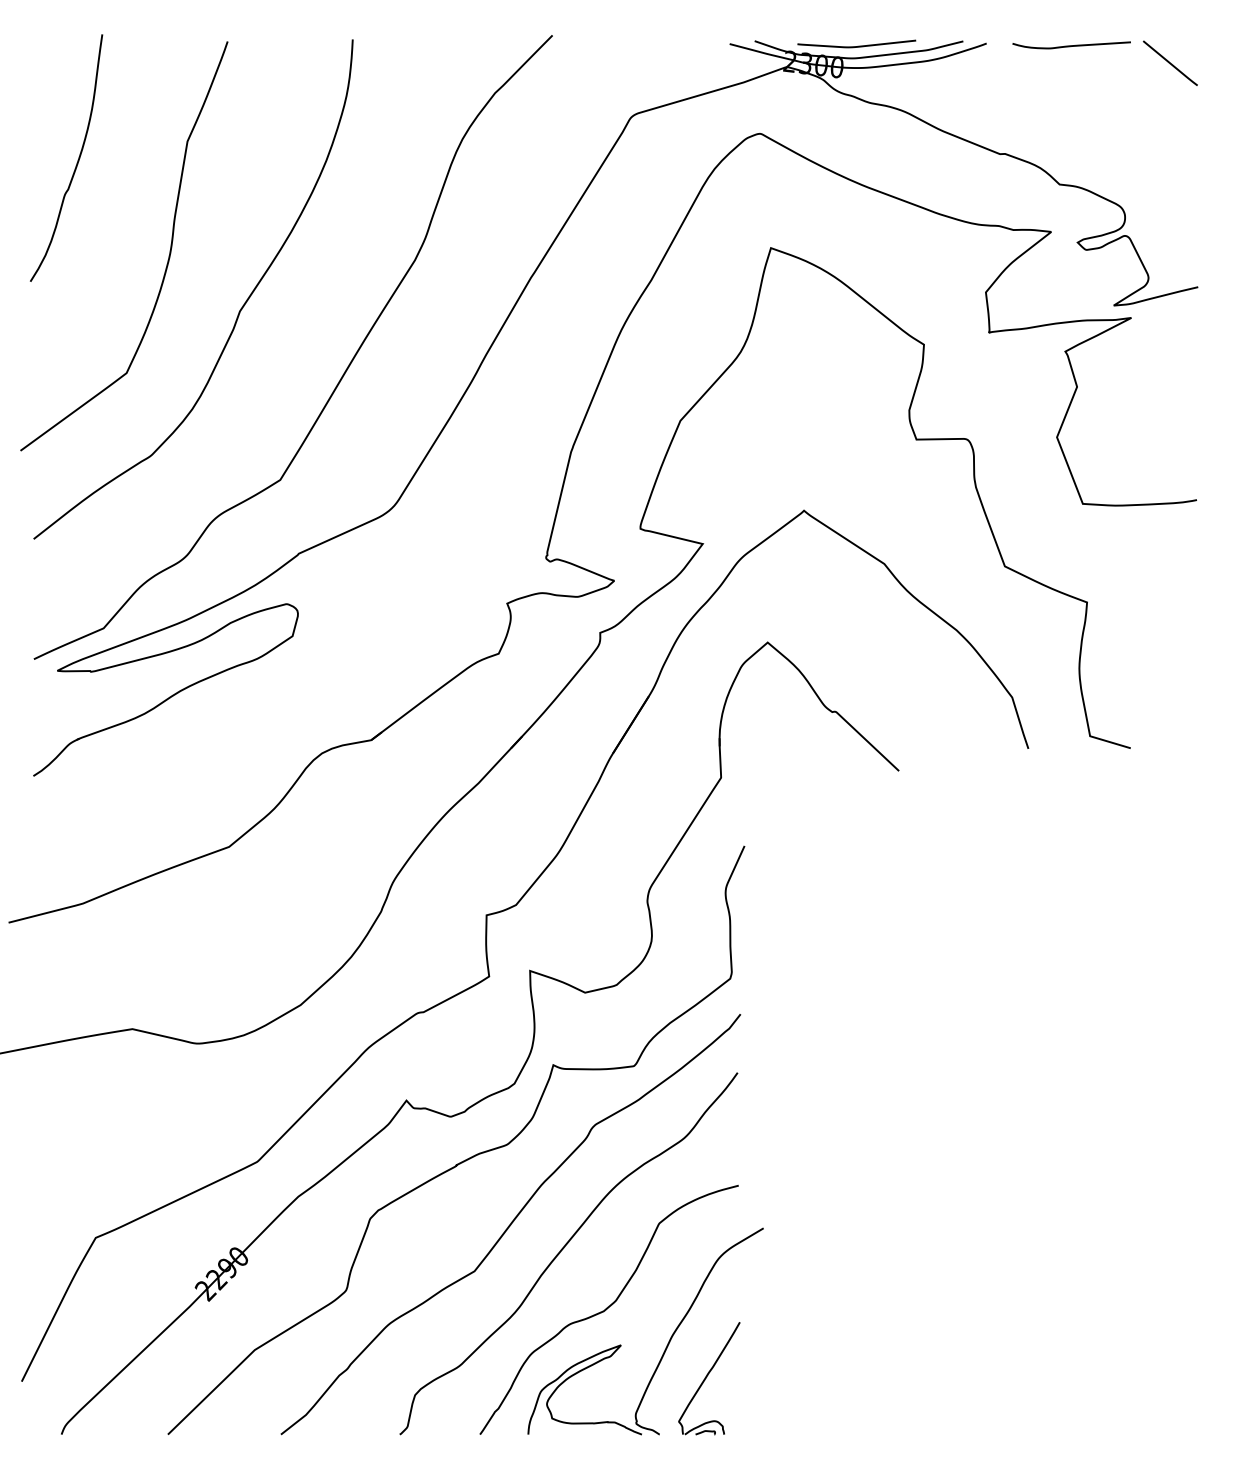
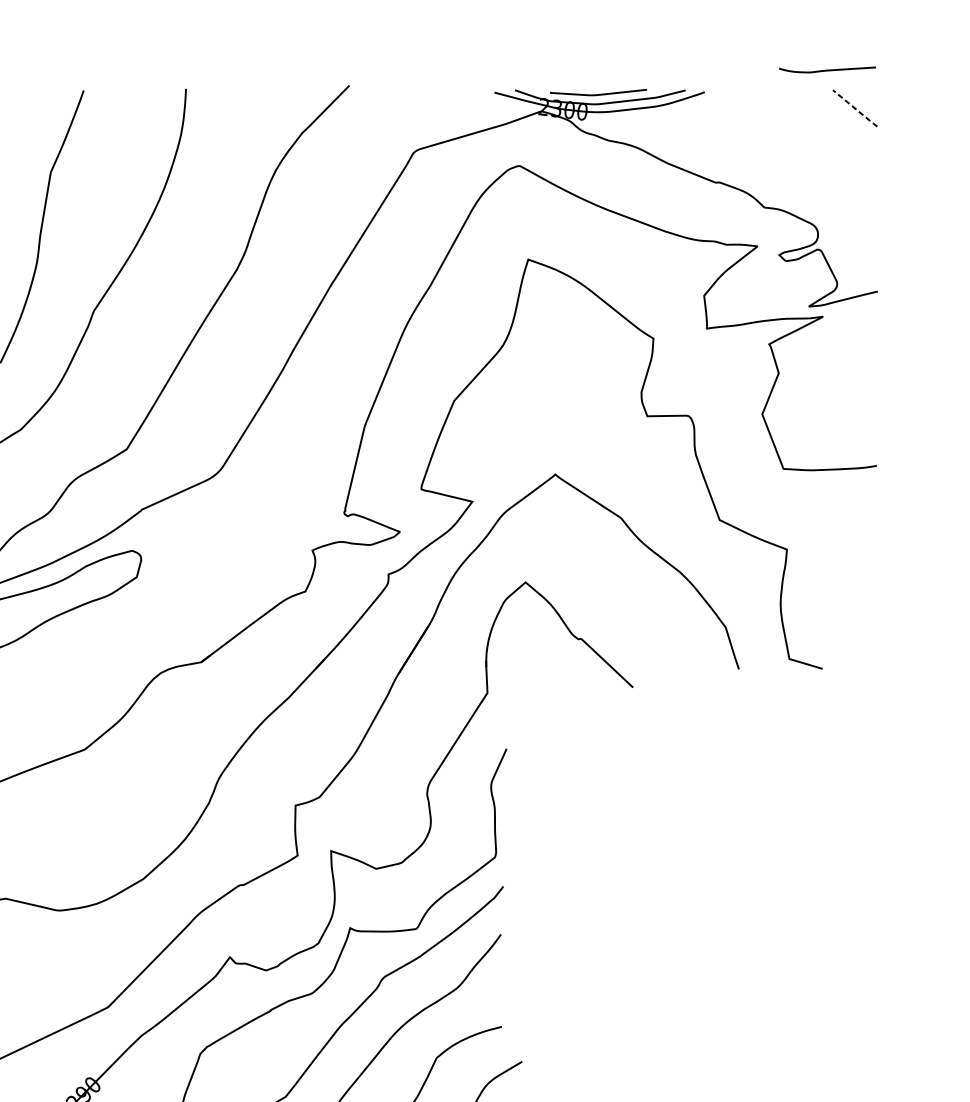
curve: (1071, 45) -> (827, 70), moved
line: (1170, 63) -> (855, 108), solid -> dashed

